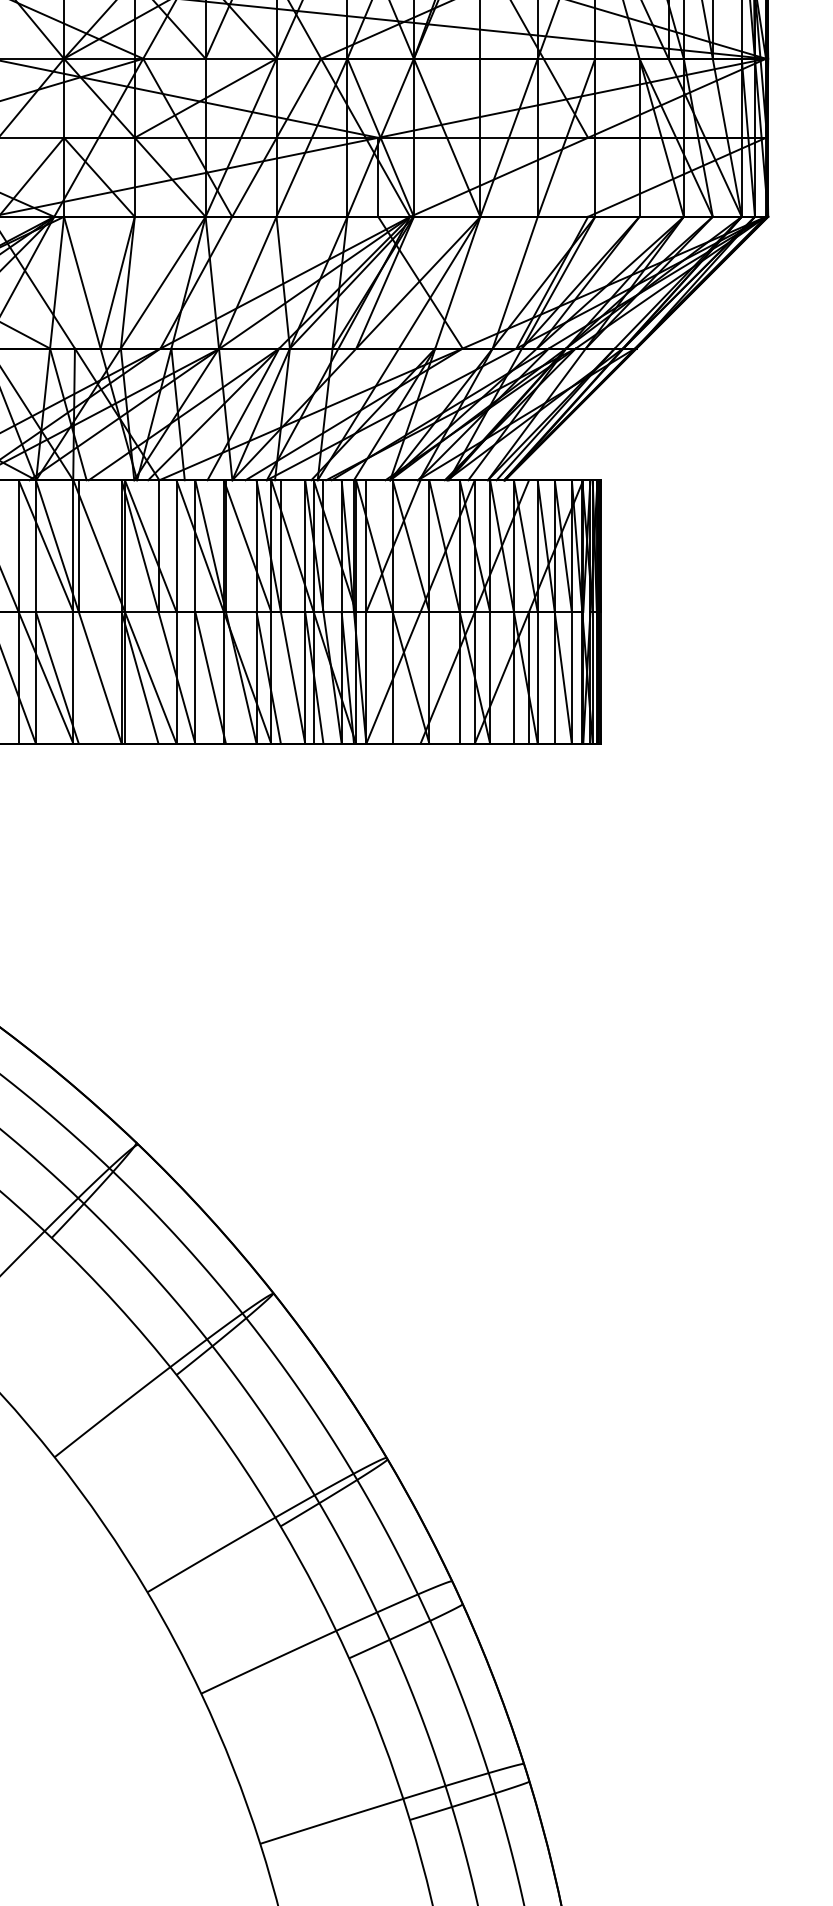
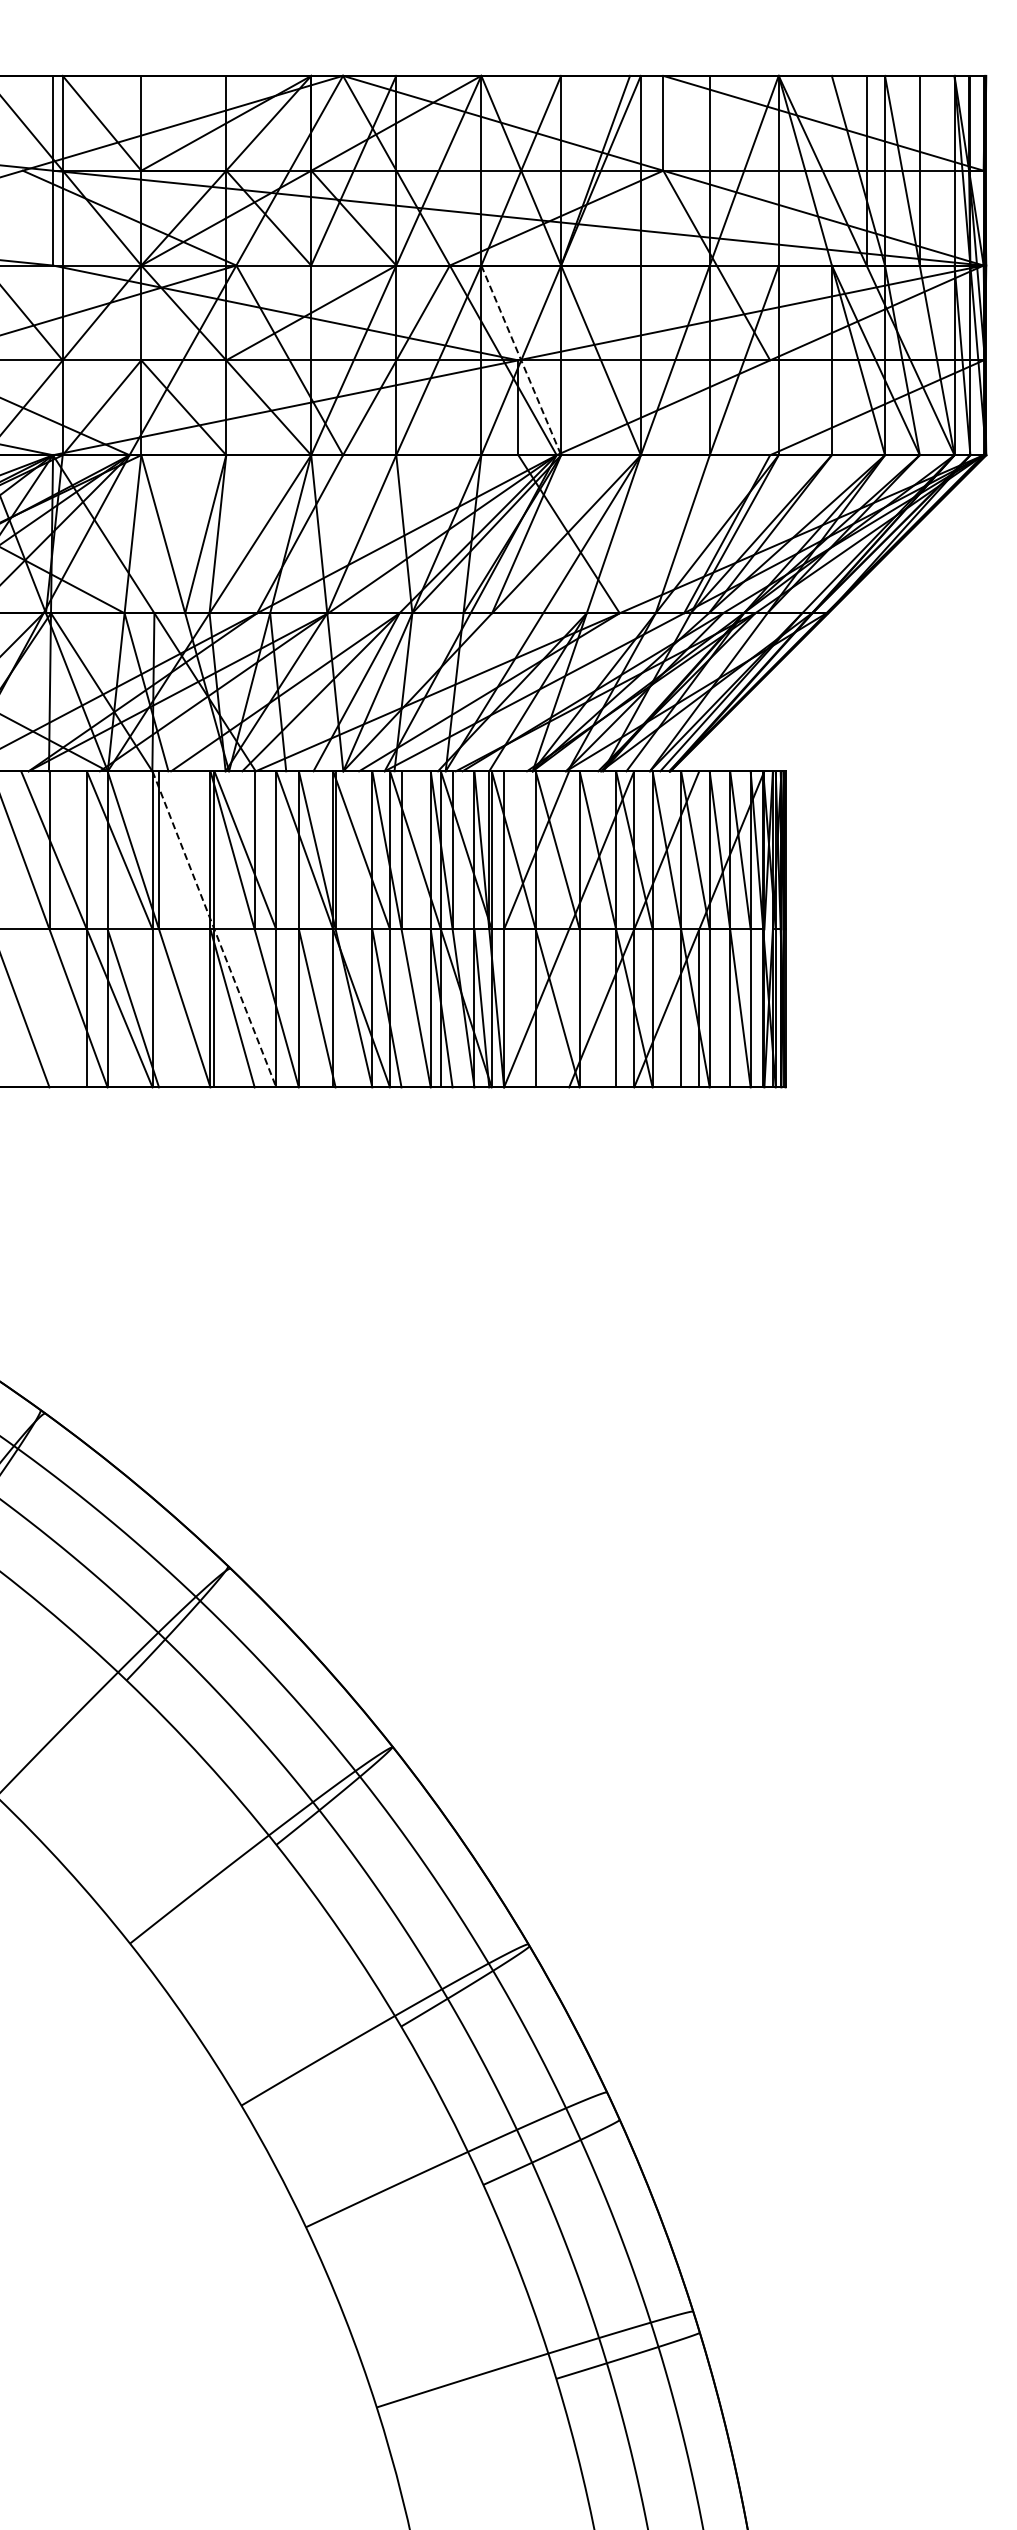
line: (380, 137) -> (521, 360), solid -> dashed
line: (125, 612) -> (214, 929), solid -> dashed

